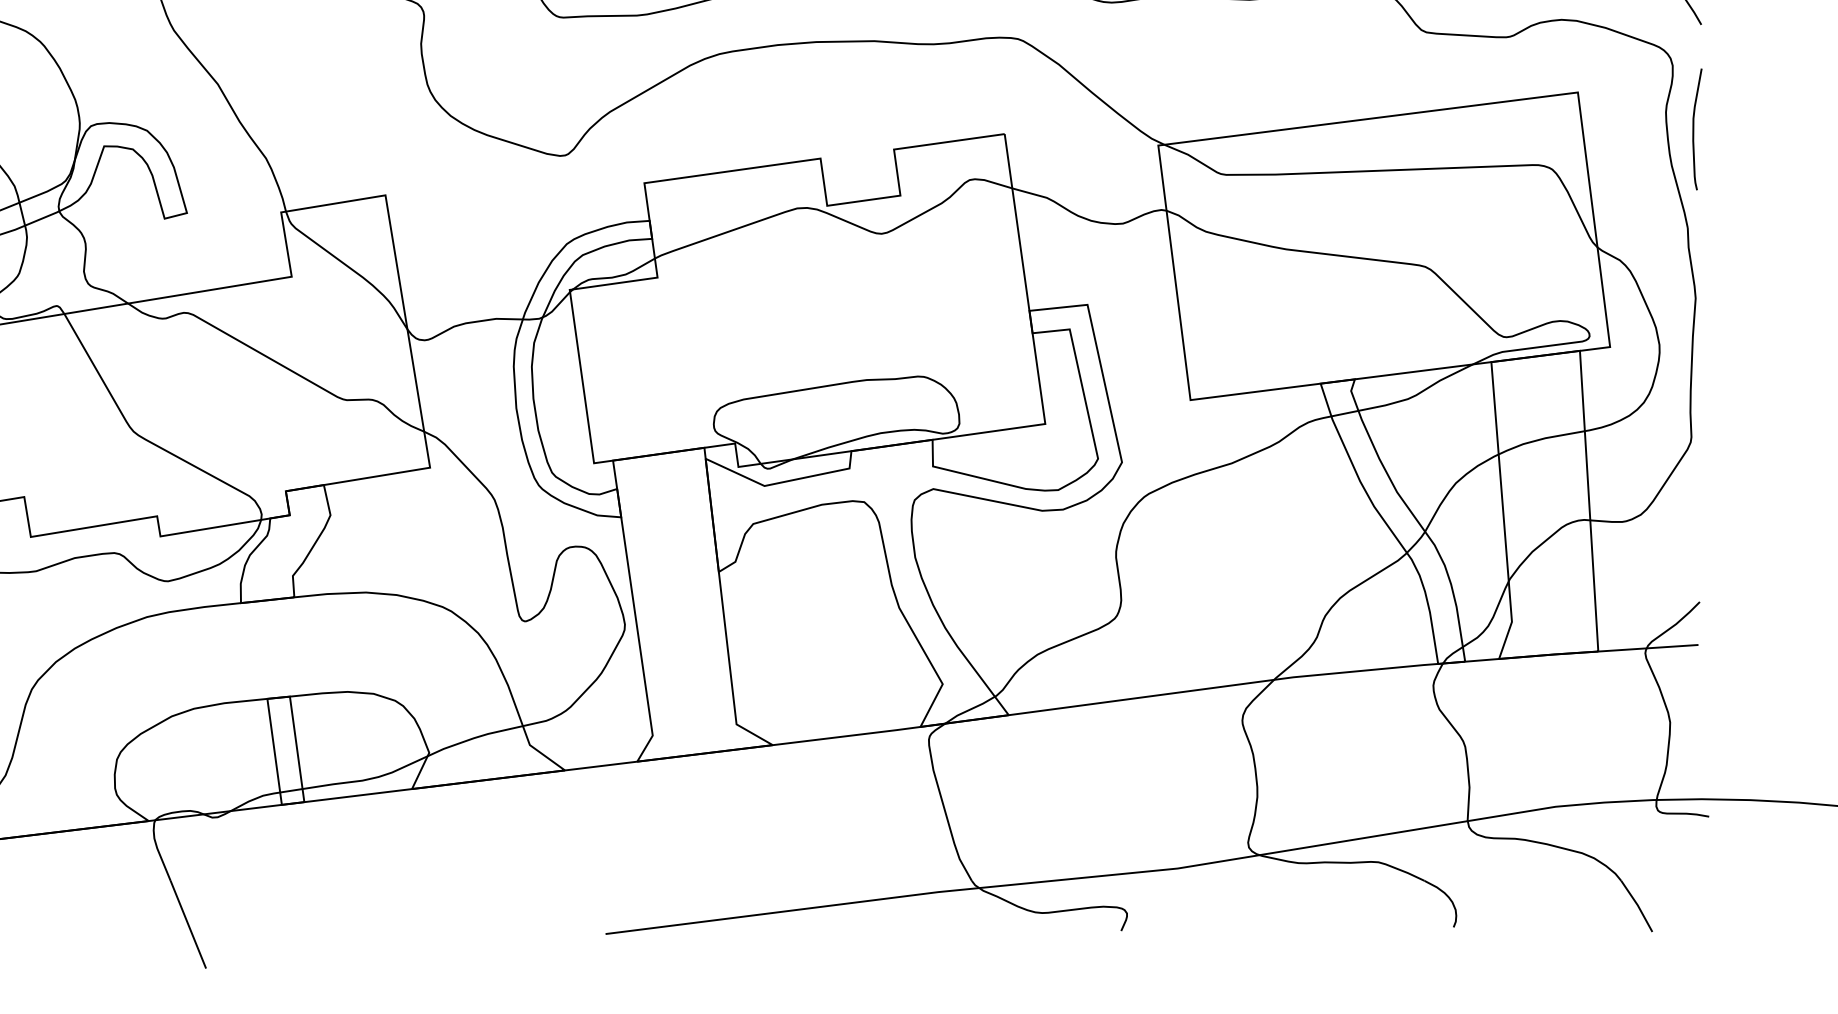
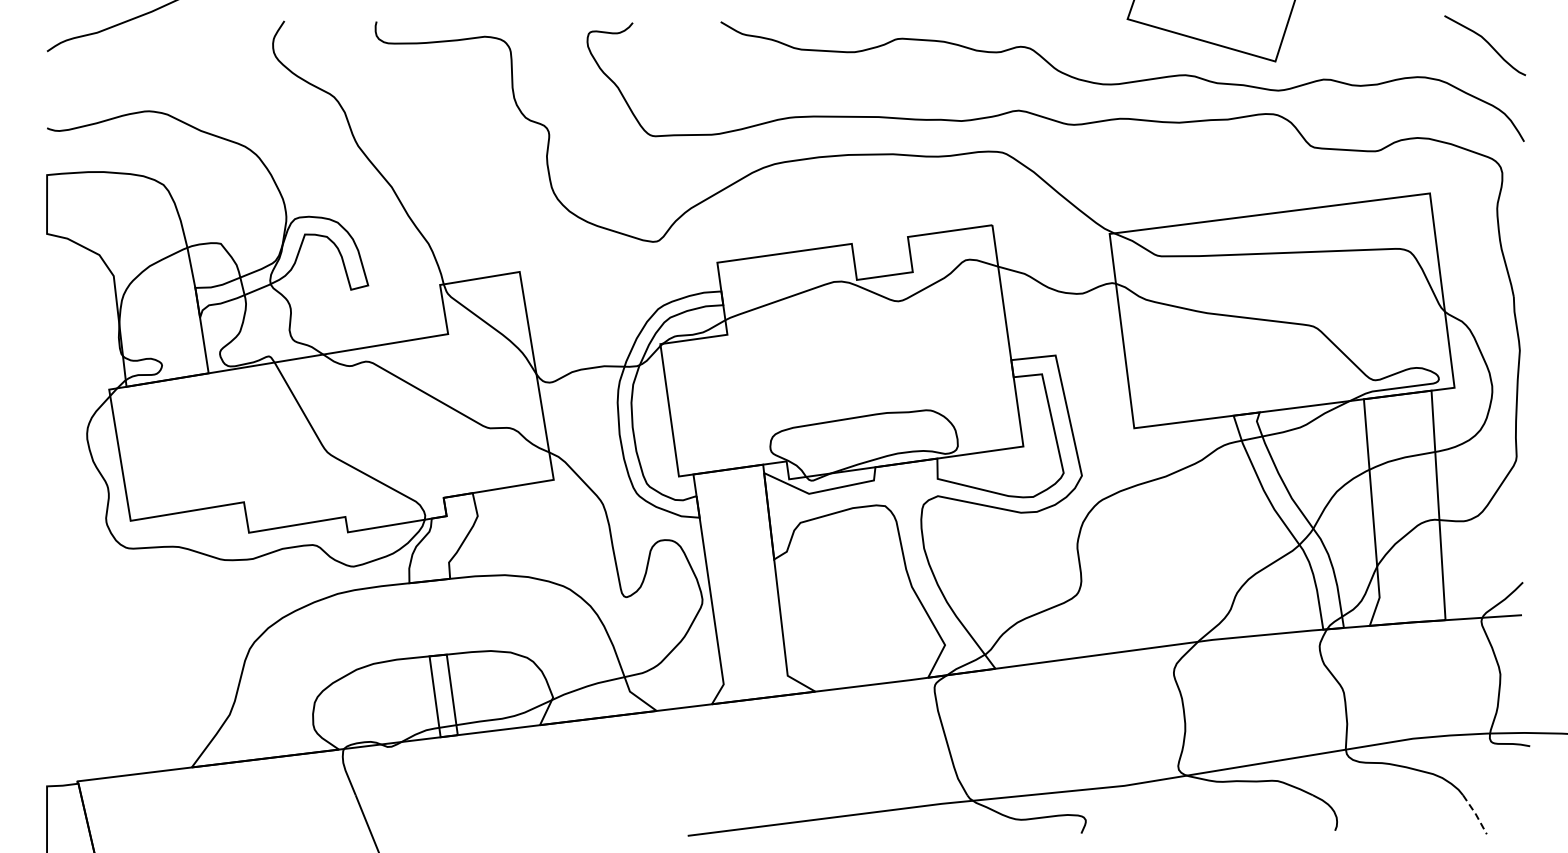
curve: (1693, 129) -> (1518, 221), removed
line: (1637, 904) -> (1475, 813), solid -> dashed

